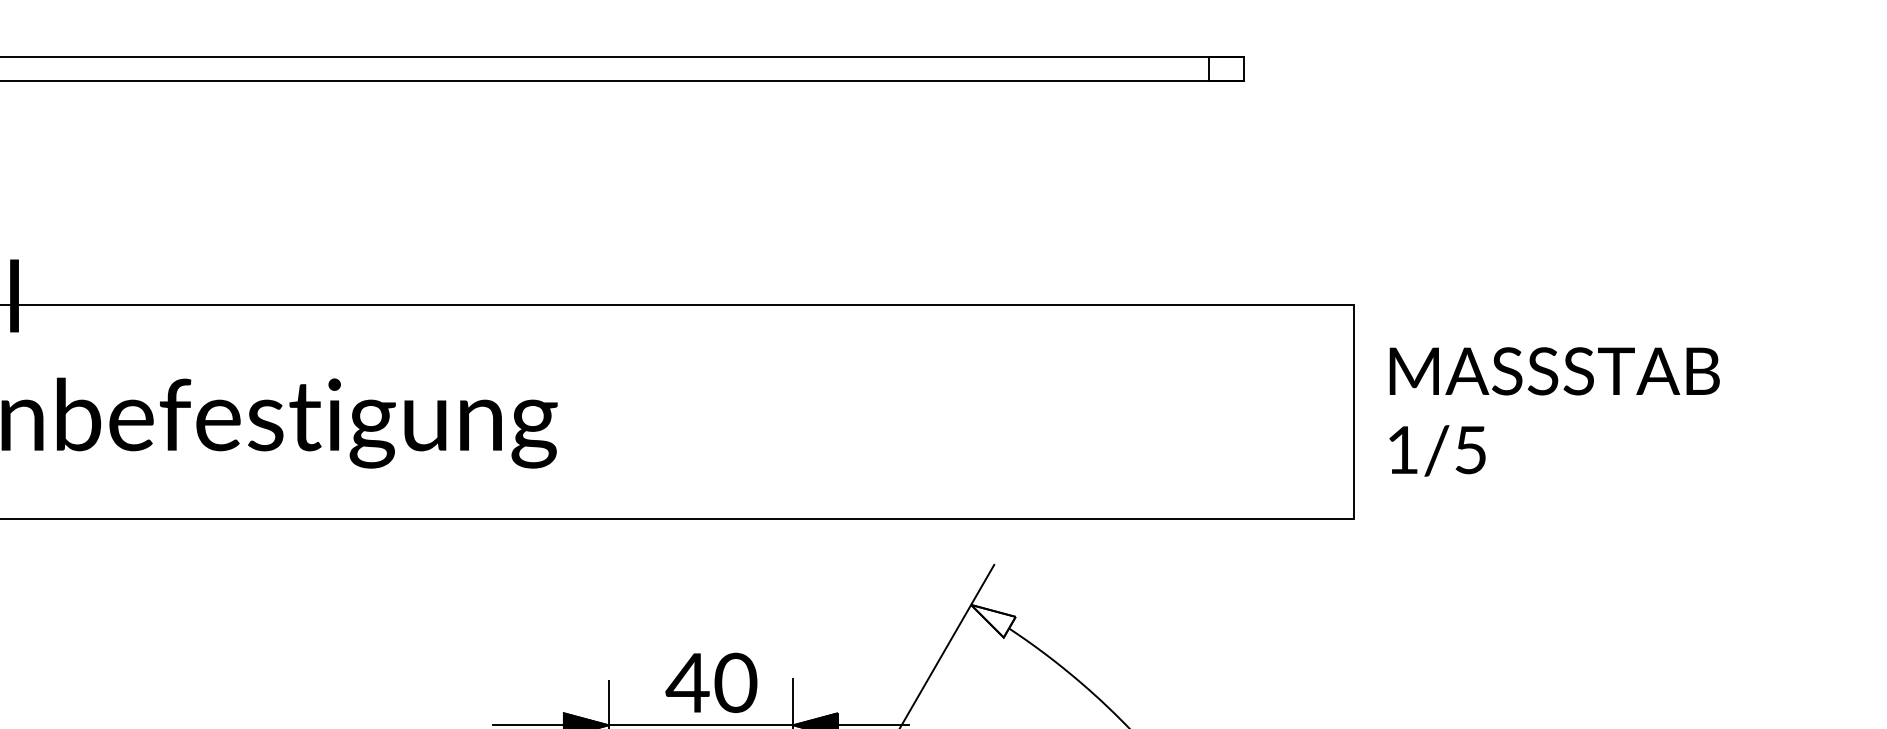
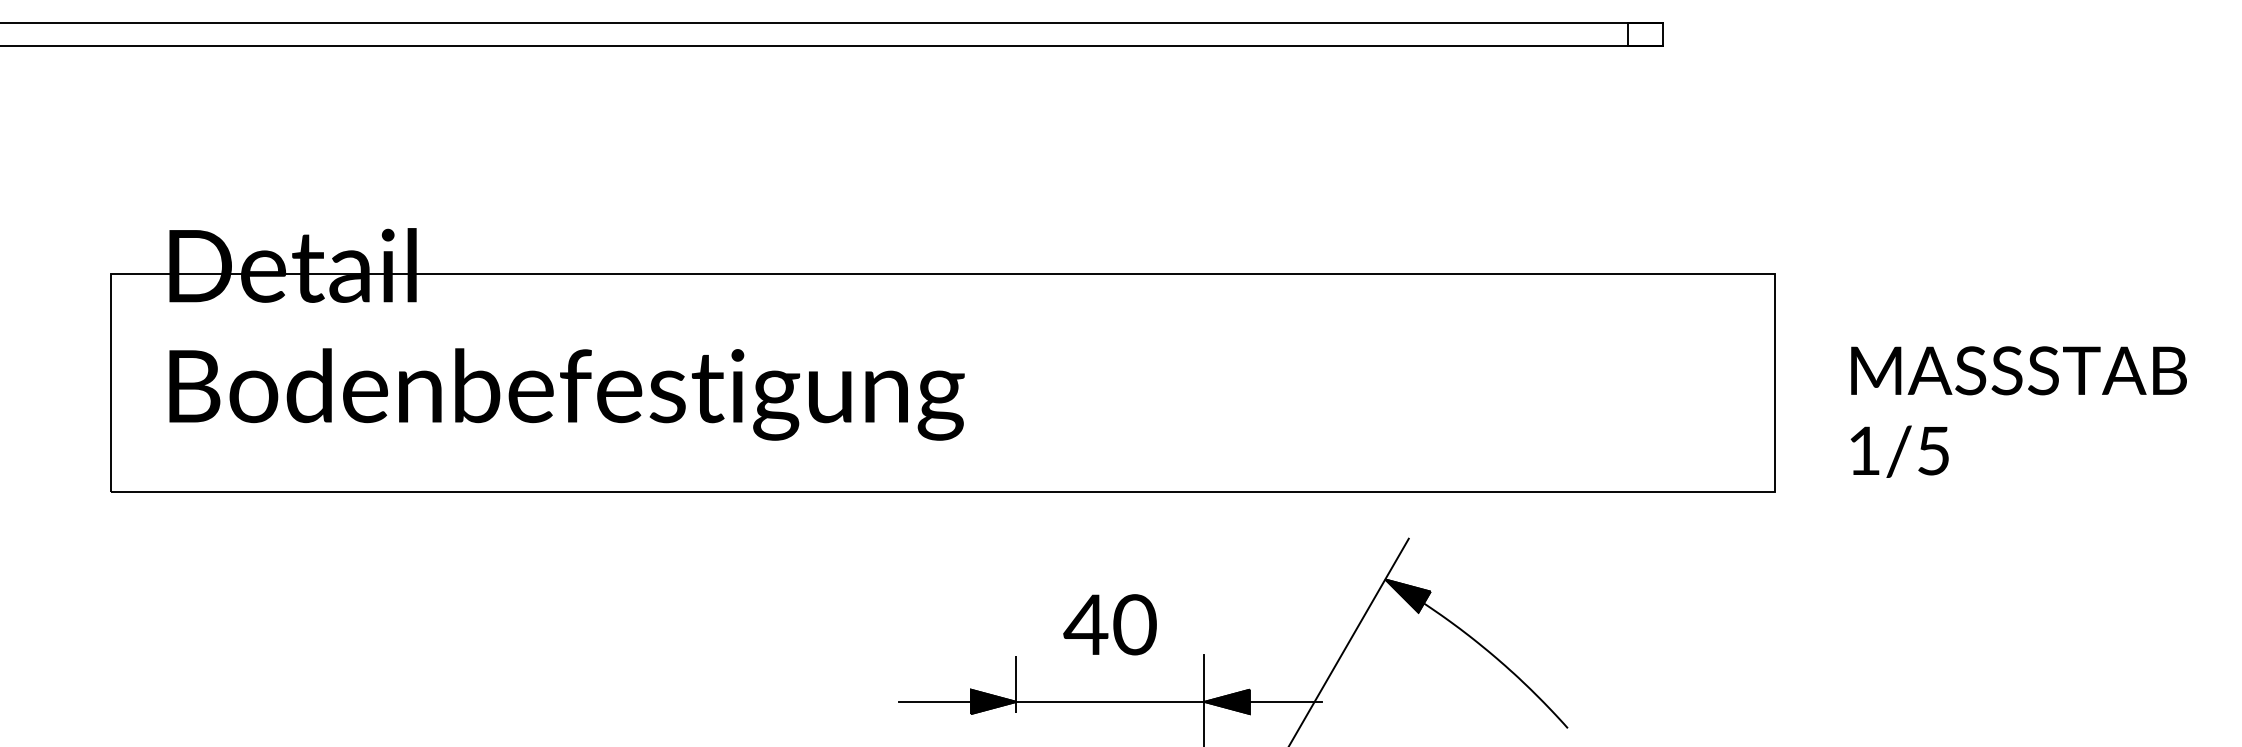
text: (1554, 411) -> (2018, 411), moved
fill: (992, 620) -> (1407, 595), added
text: (710, 682) -> (1109, 624), moved

